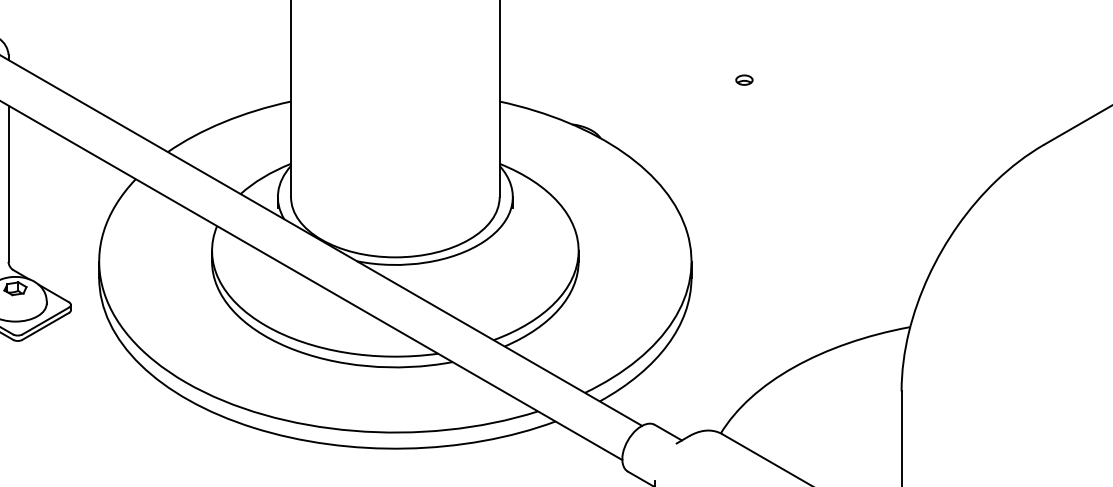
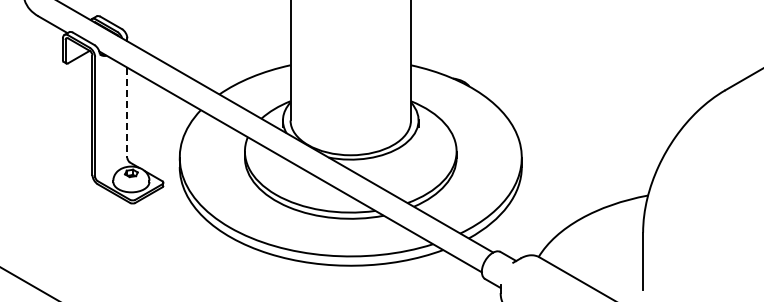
part: (742, 79) -> (551, 52), removed
line: (8, 185) -> (127, 113), solid -> dashed

